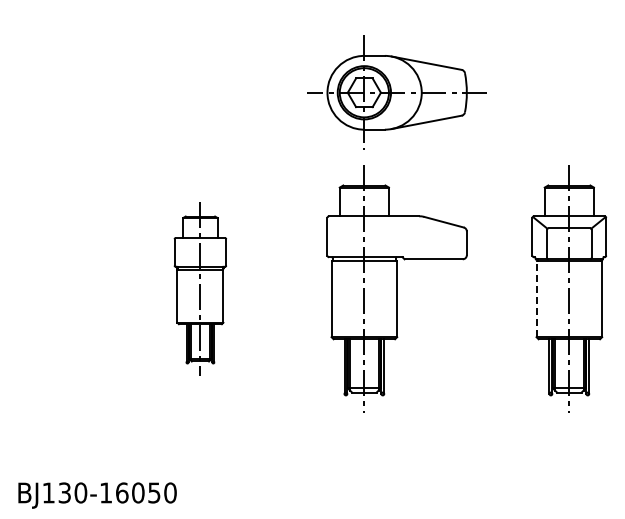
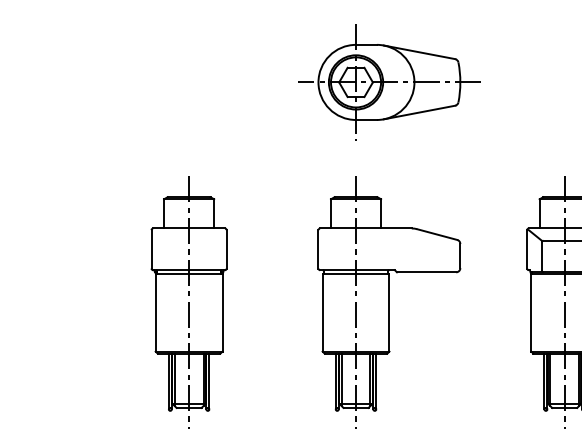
part: (396, 92) -> (388, 82), moved
part: (200, 288) -> (189, 302), size x1.43
line: (536, 299) -> (531, 313), dashed -> solid

